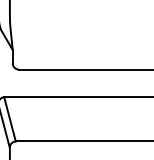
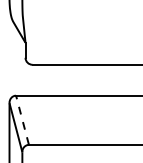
line: (10, 119) -> (23, 120), solid -> dashed

